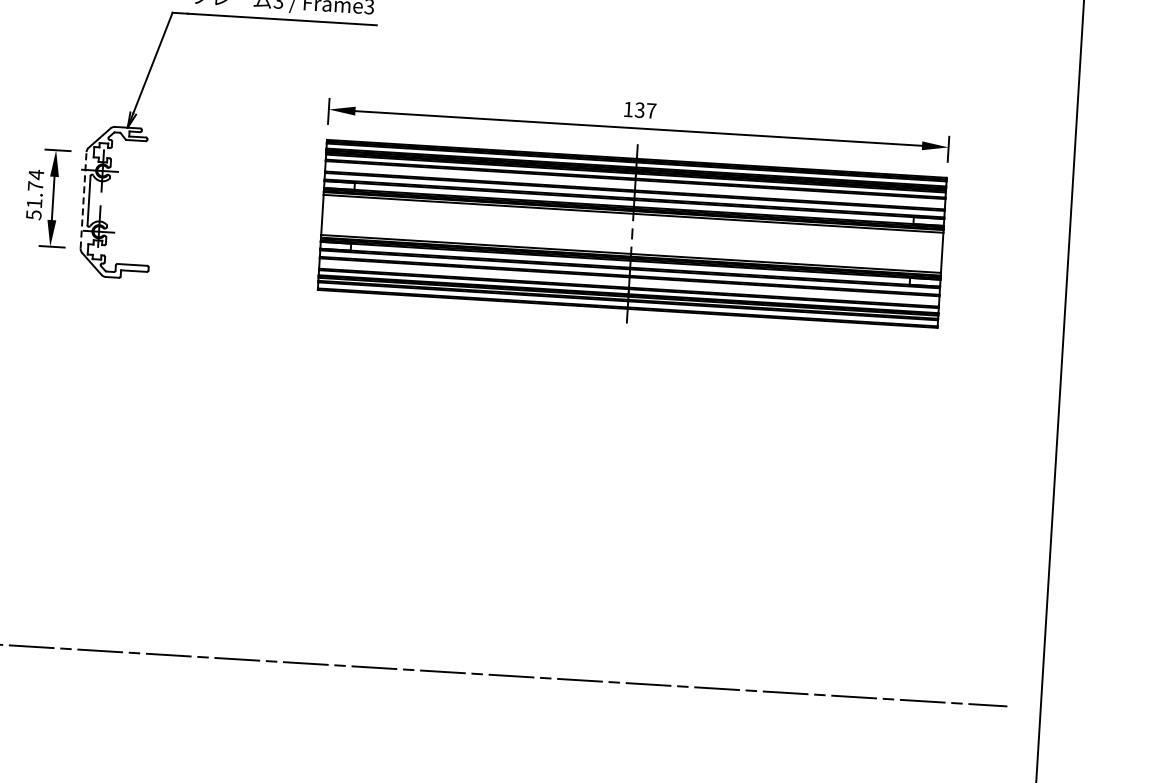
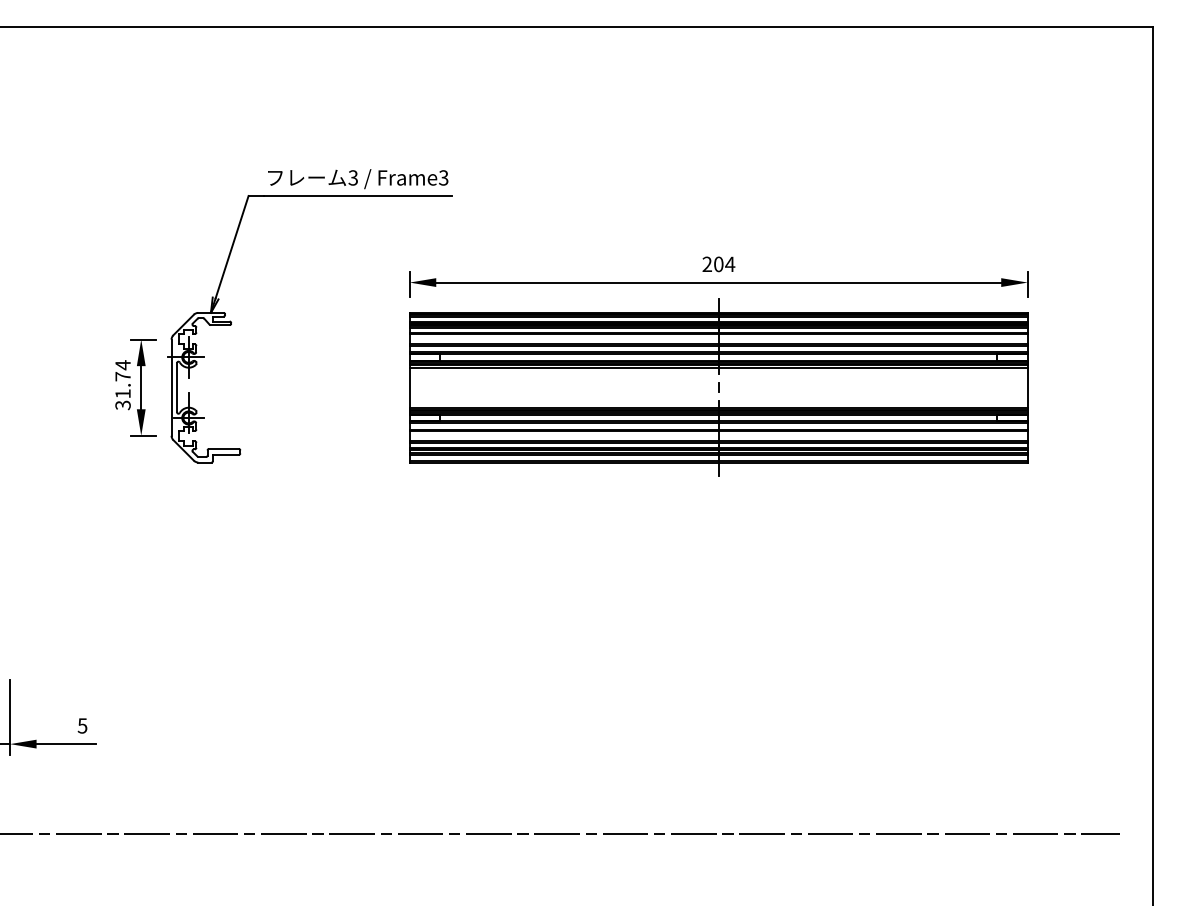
text: (639, 110) -> (718, 264), 137 -> 204
line: (83, 200) -> (171, 387), dashed -> solid
text: (33, 214) -> (122, 404), 51.74 -> 31.74

